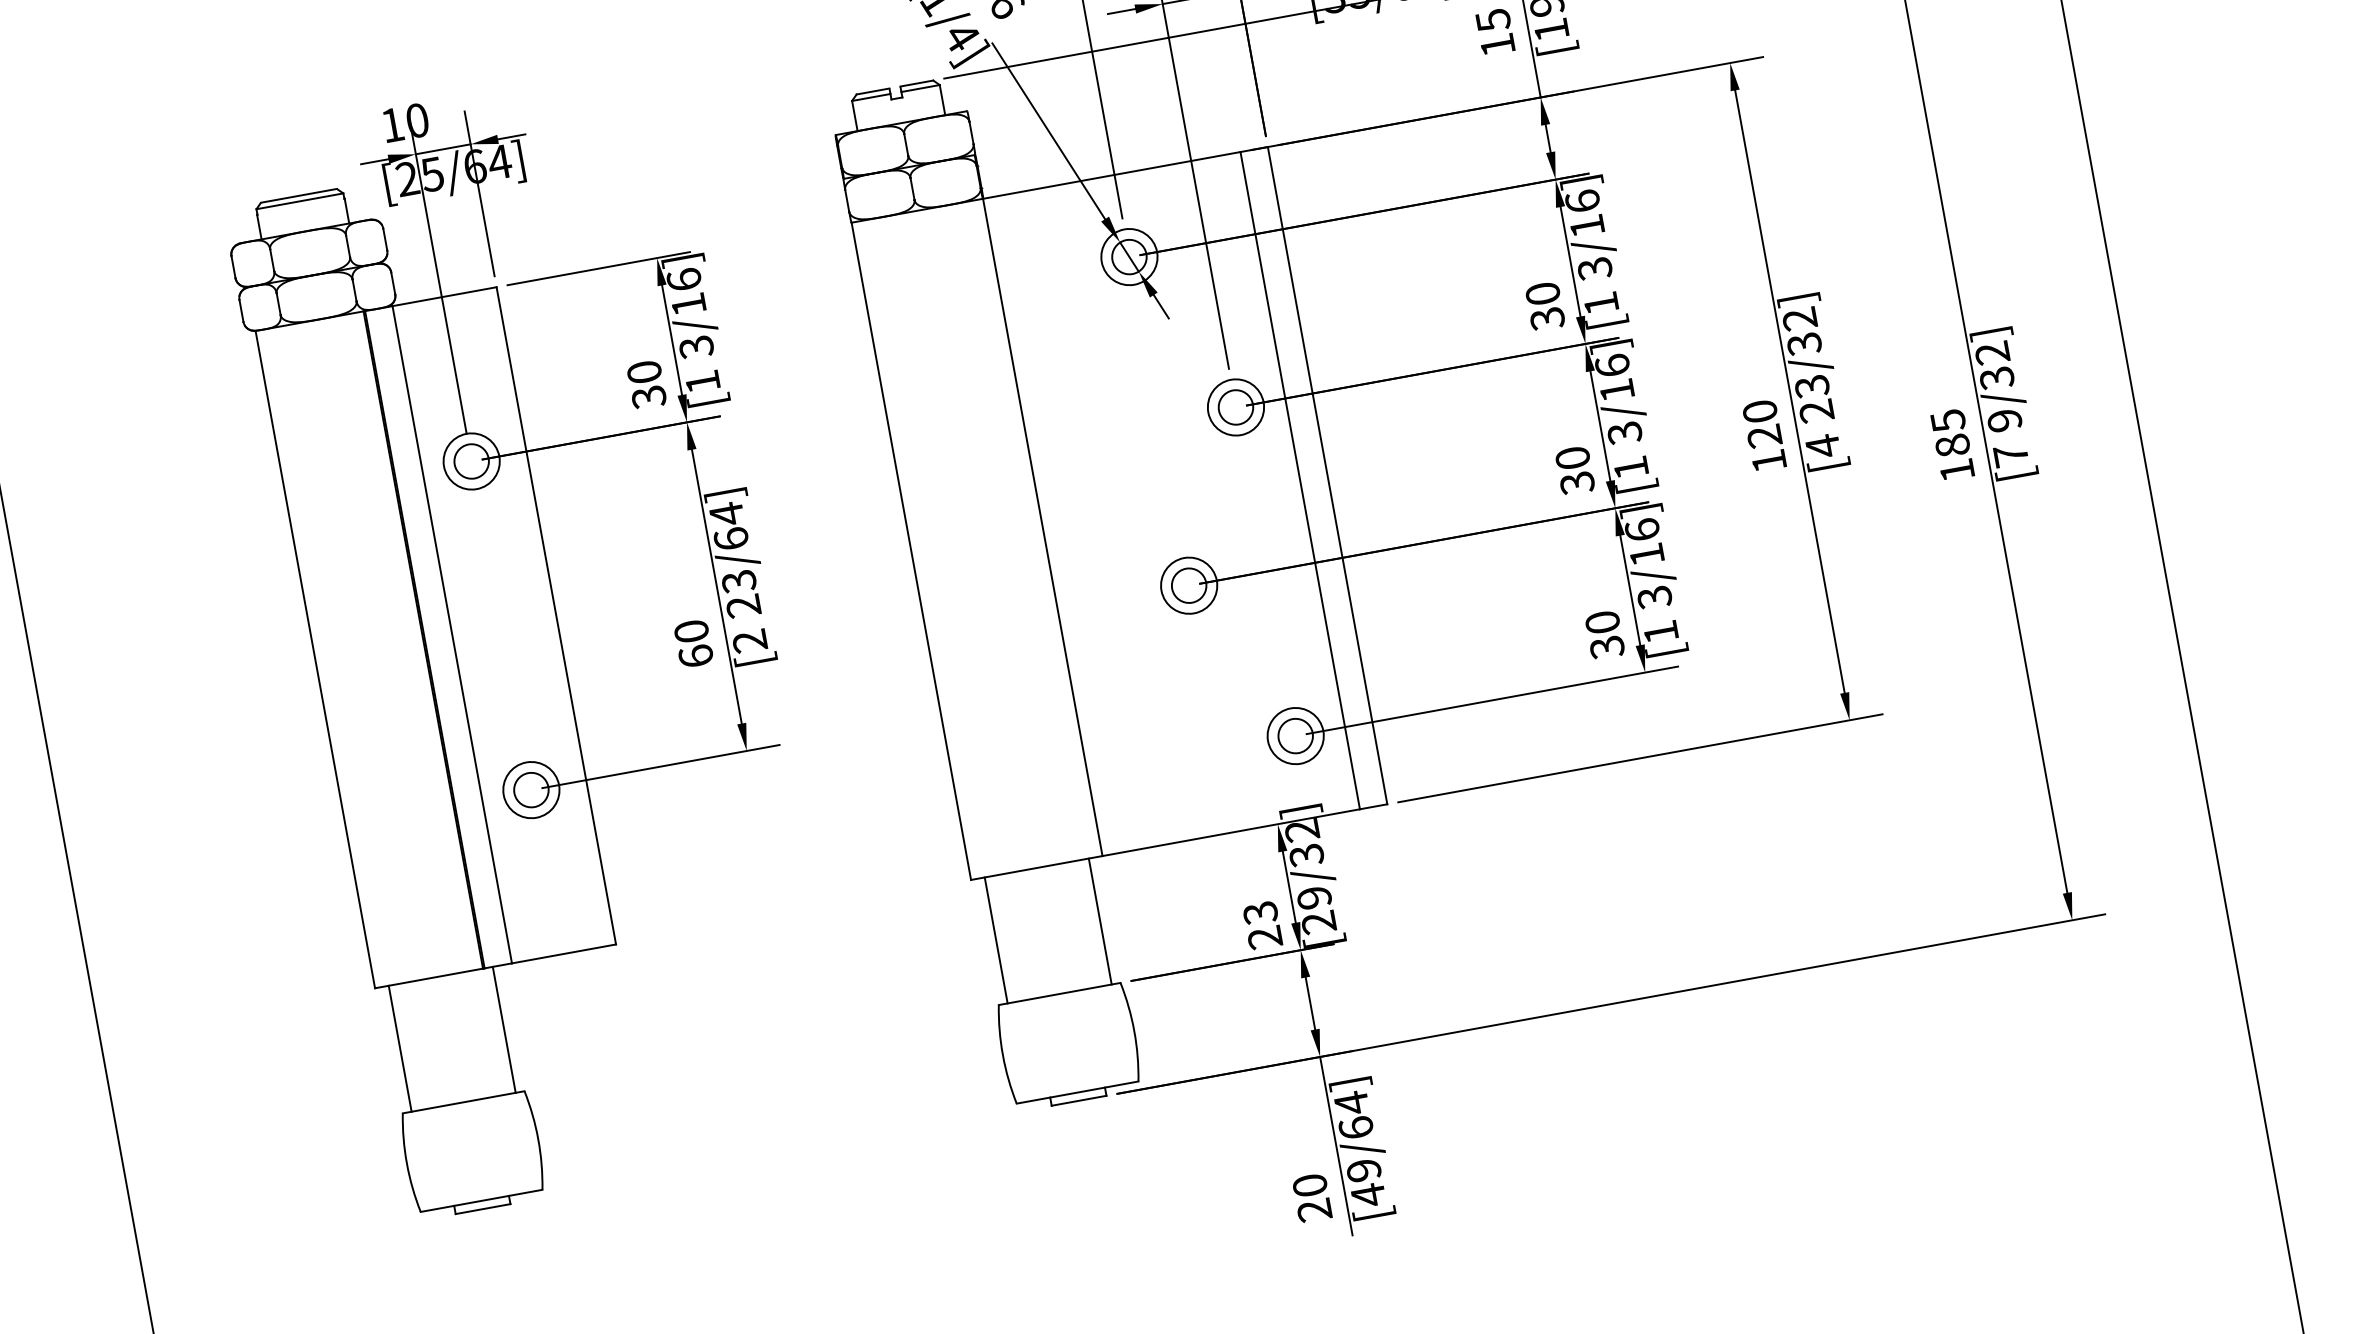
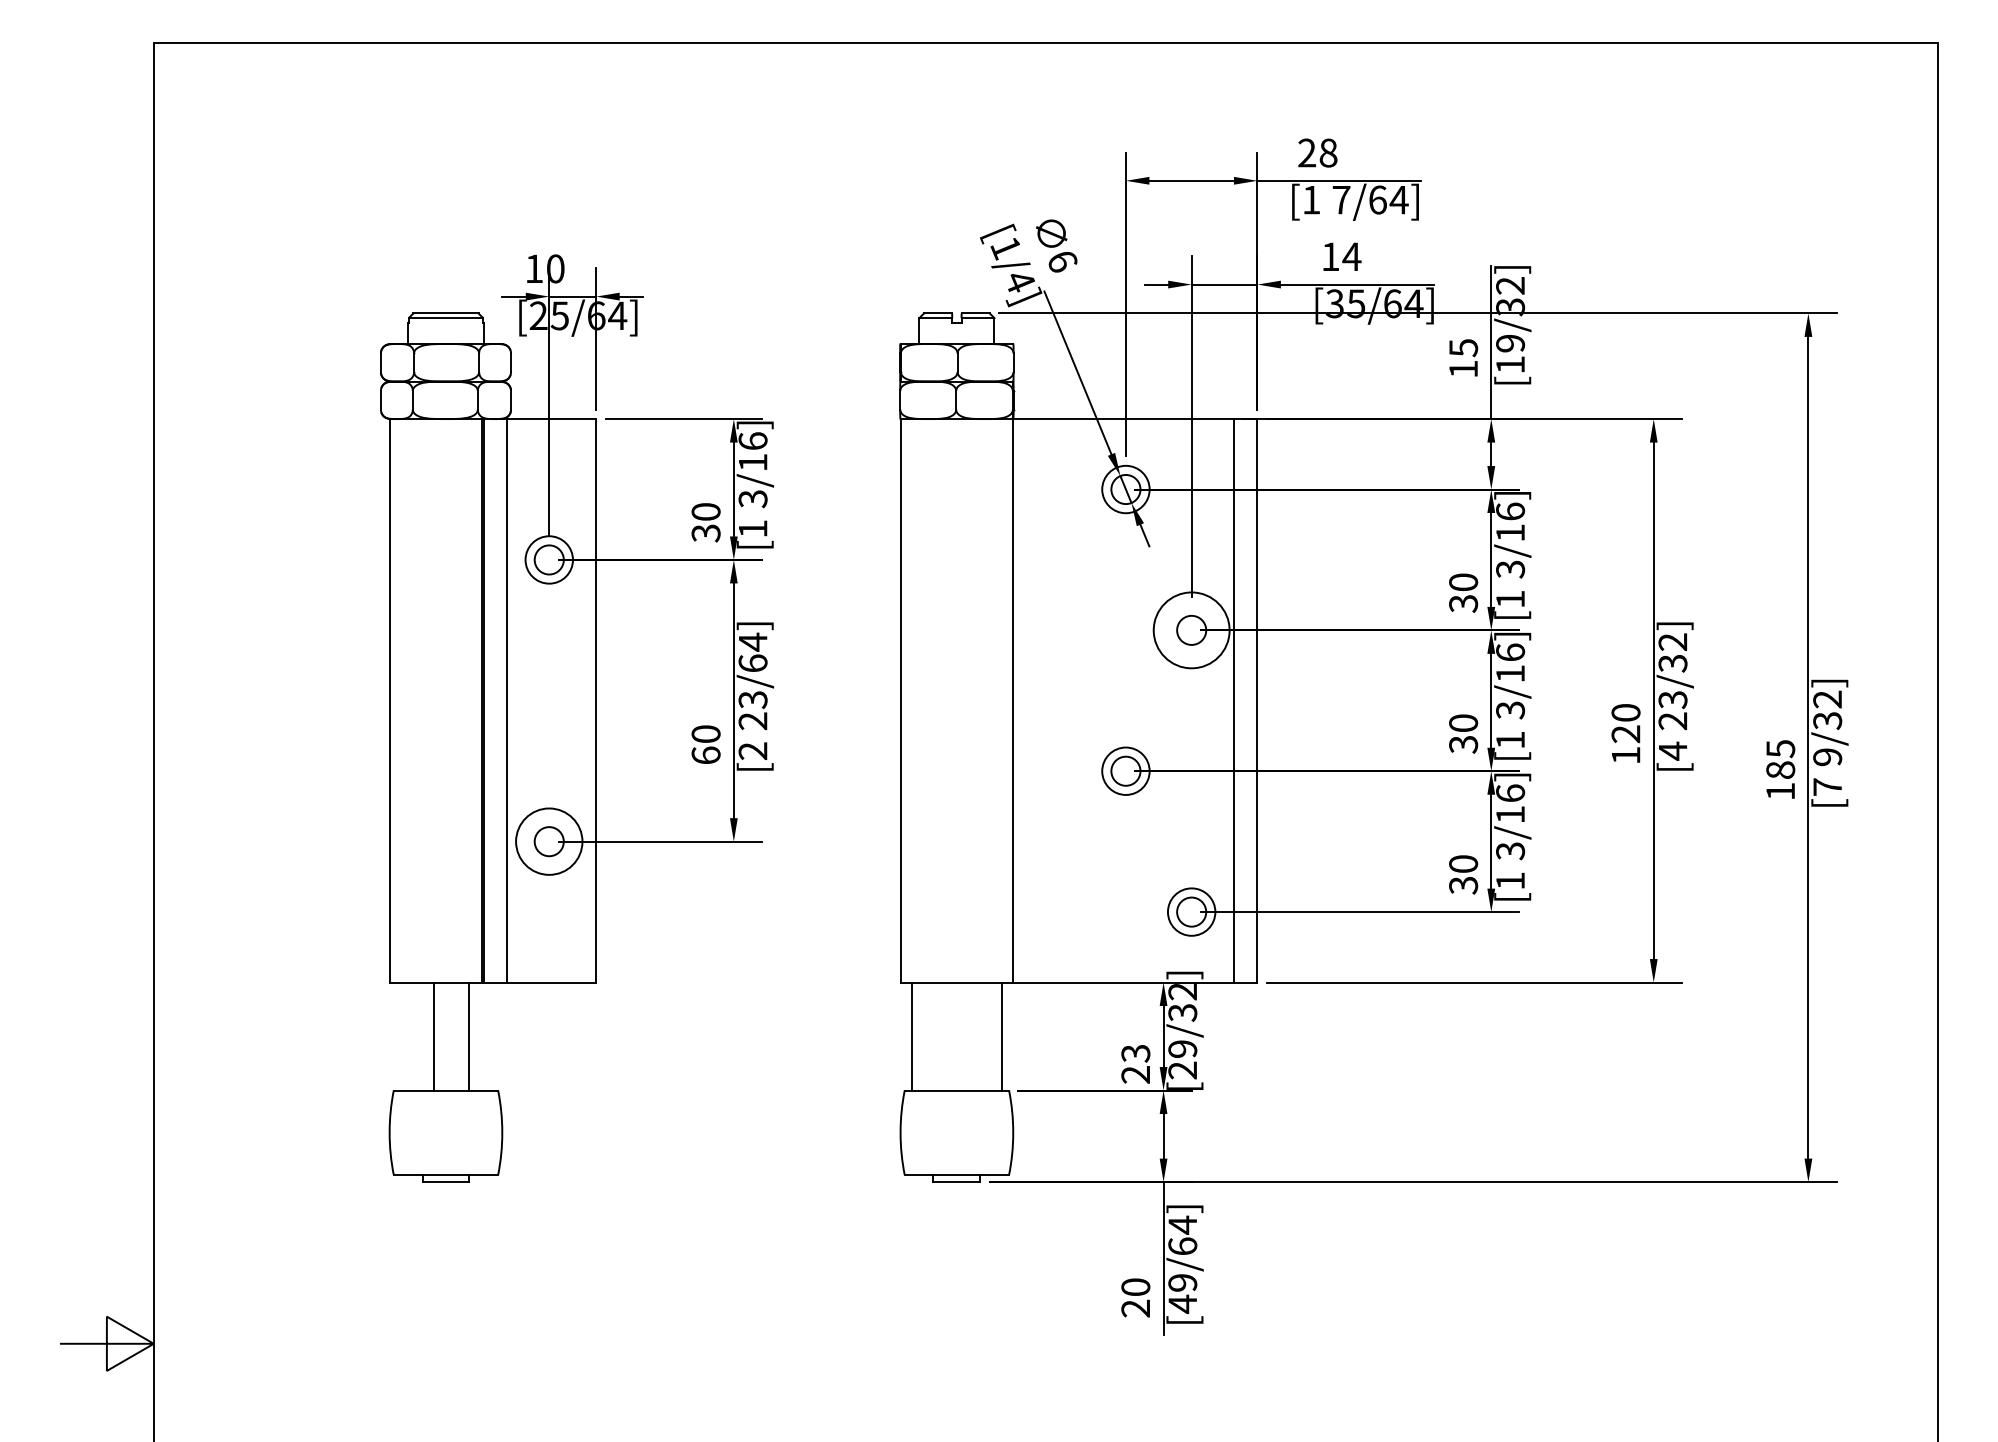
circle: (1235, 407) -> (1191, 630), size x1.6
circle: (530, 790) -> (548, 841), size x1.4
line: (504, 1029) -> (433, 1036), moved
line: (400, 1048) -> (469, 1036), moved

